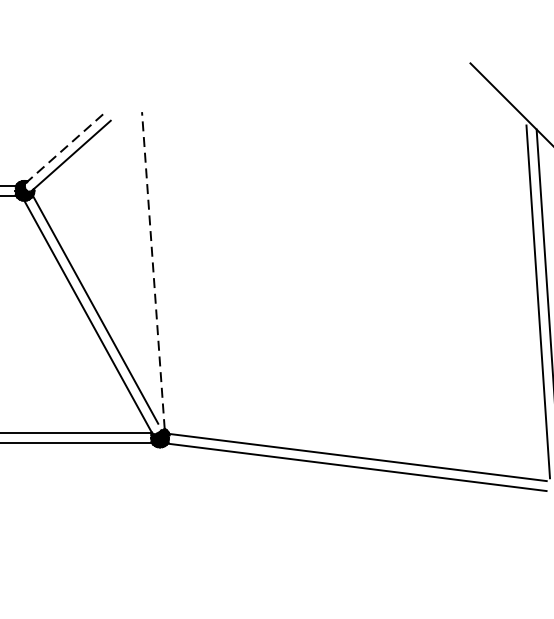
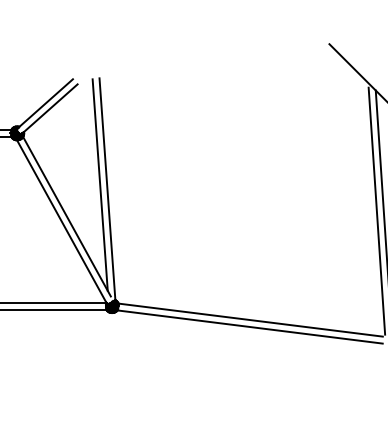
line: (64, 148) -> (45, 103), dashed -> solid
line: (142, 263) -> (99, 184), added
line: (153, 269) -> (107, 188), dashed -> solid

